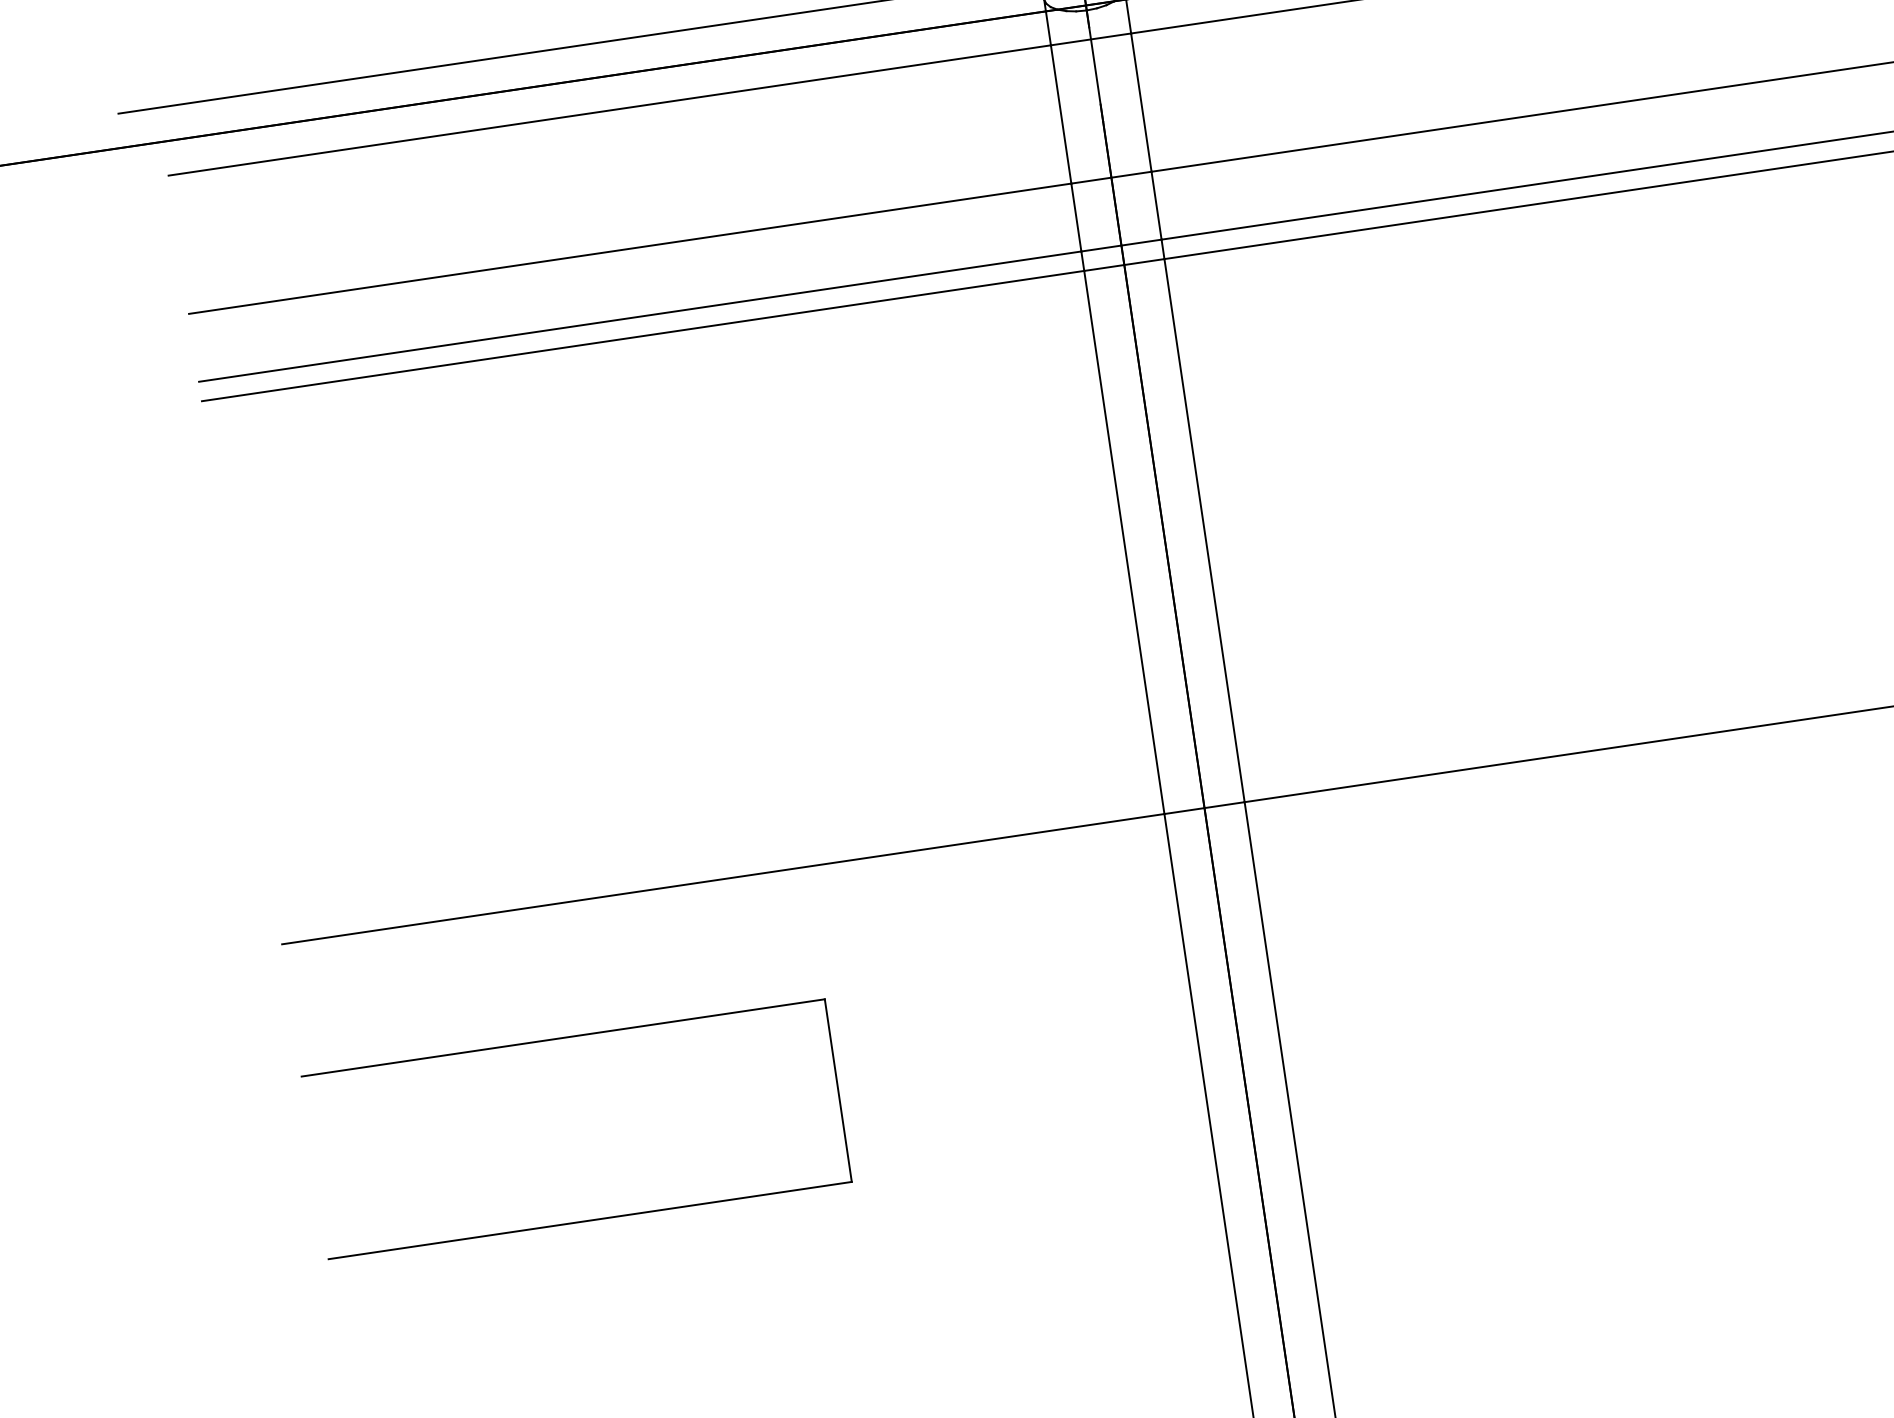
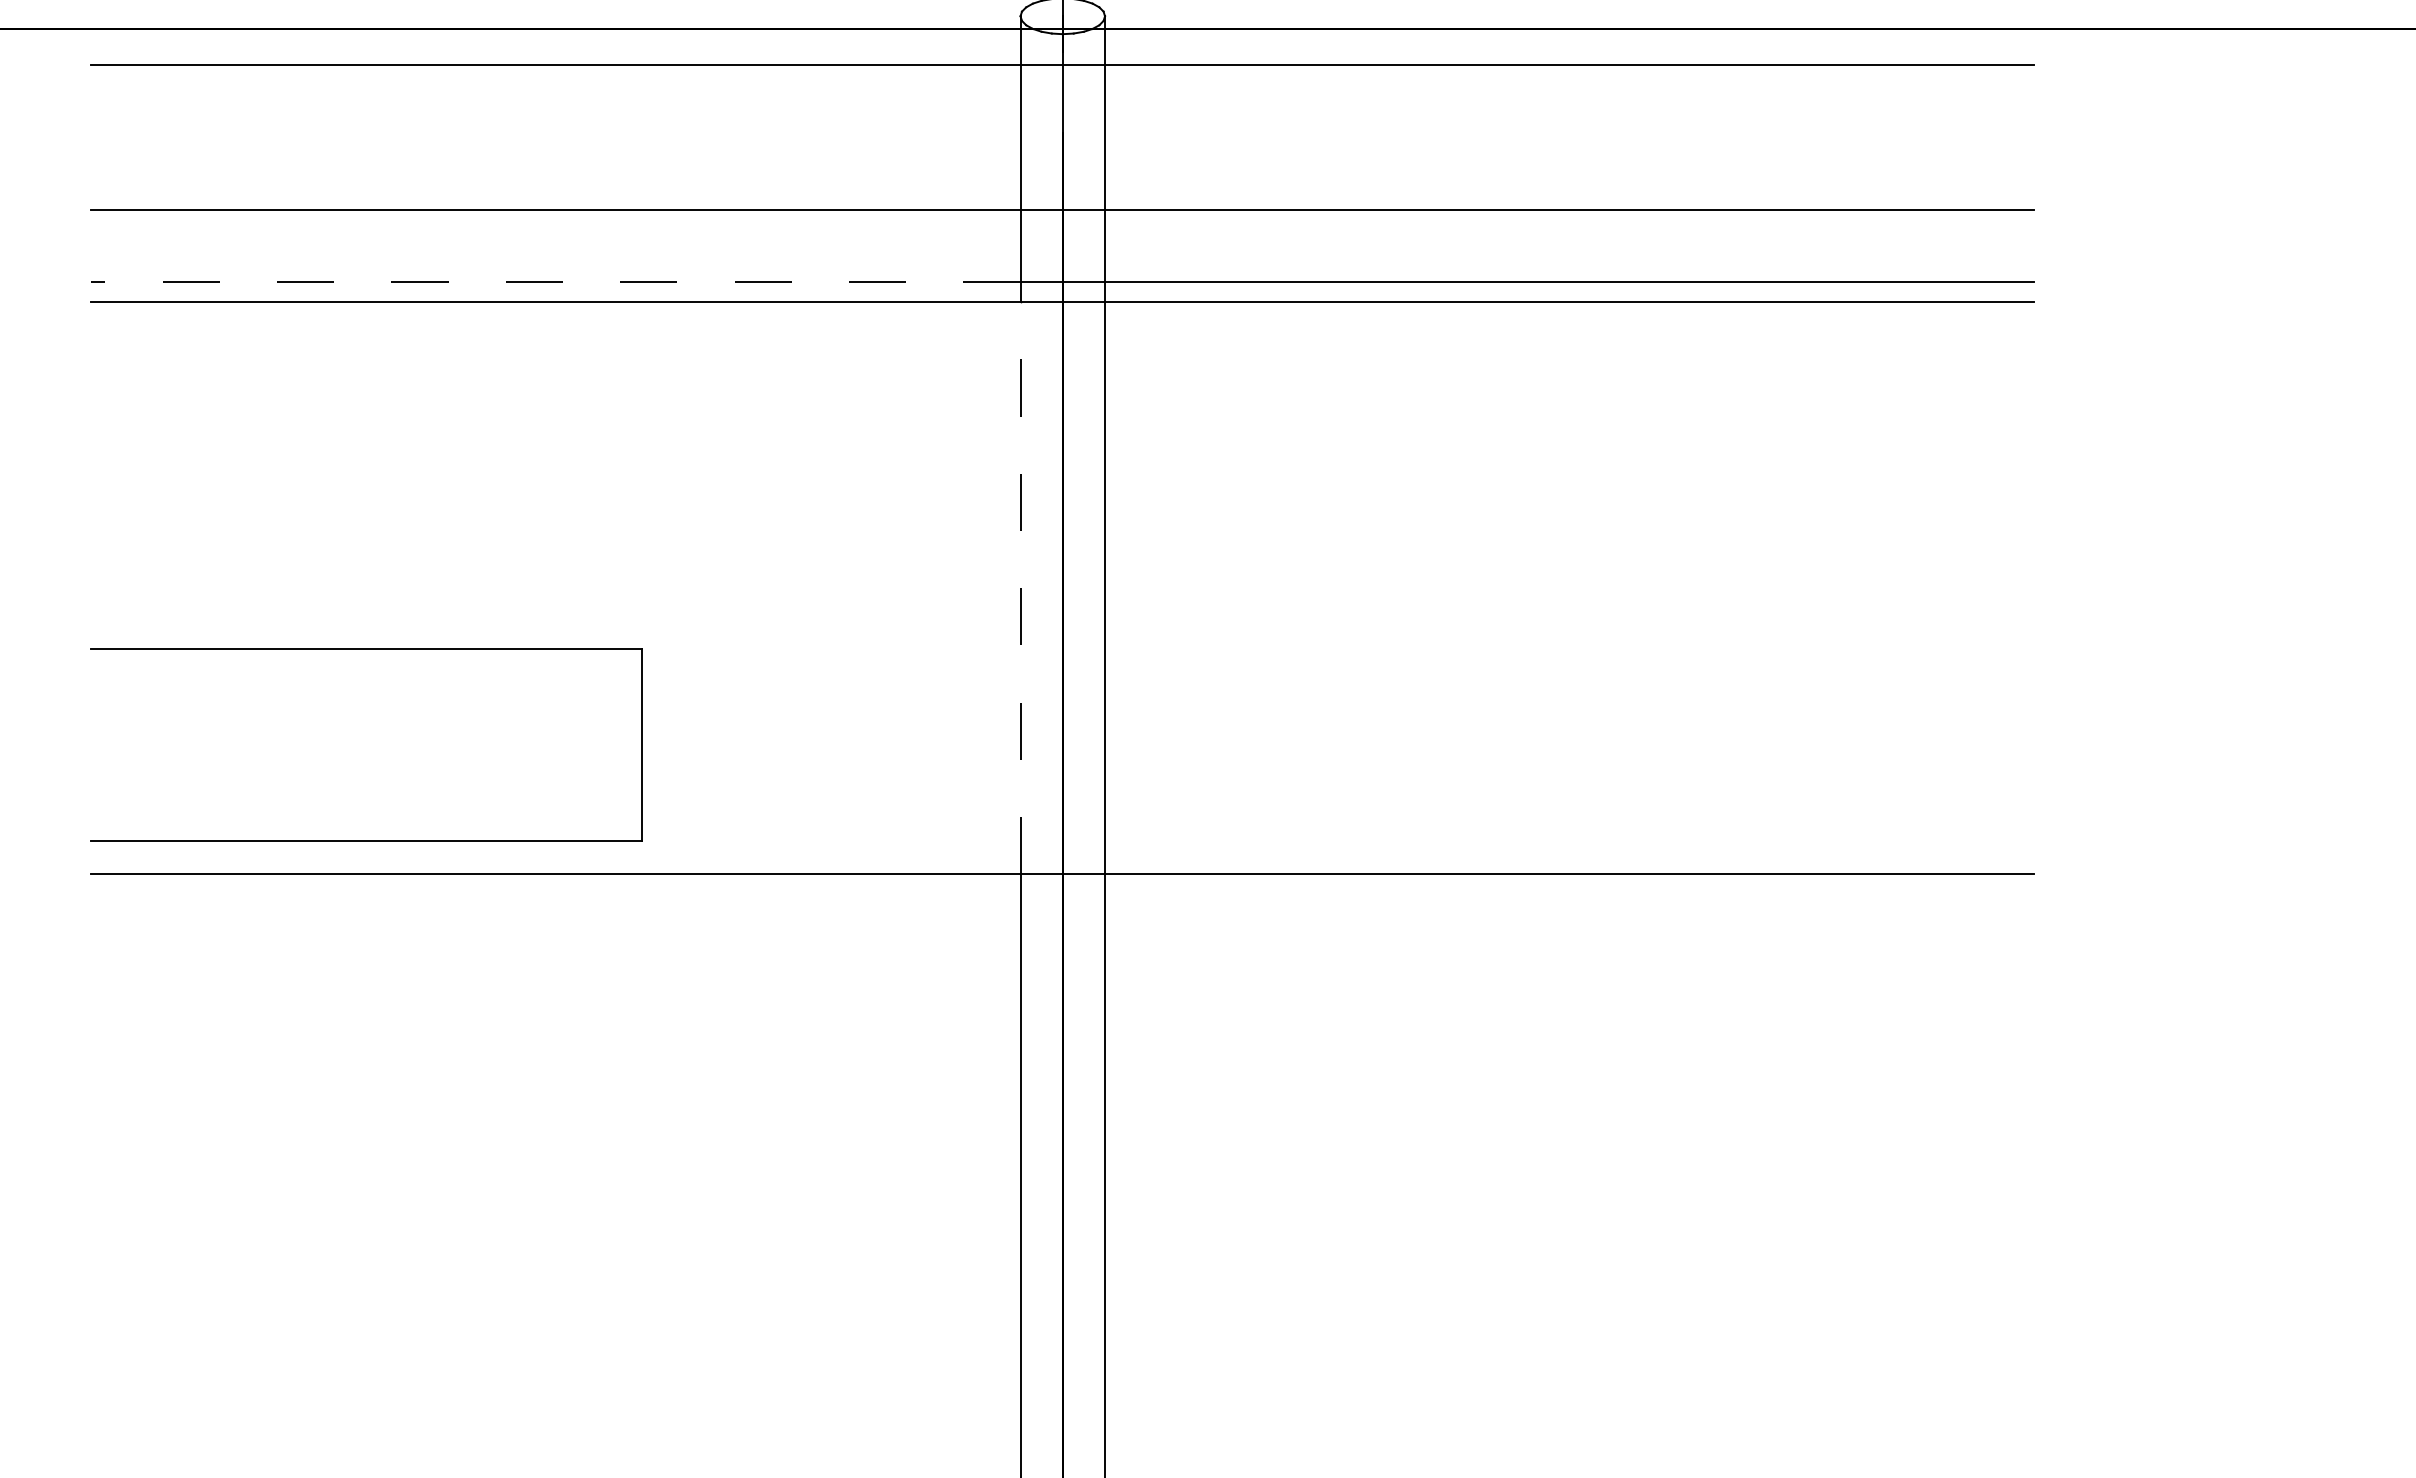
line: (639, 316) -> (555, 281), solid -> dashed
line: (1124, 542) -> (1020, 588), solid -> dashed
part: (563, 1038) -> (366, 649), moved

